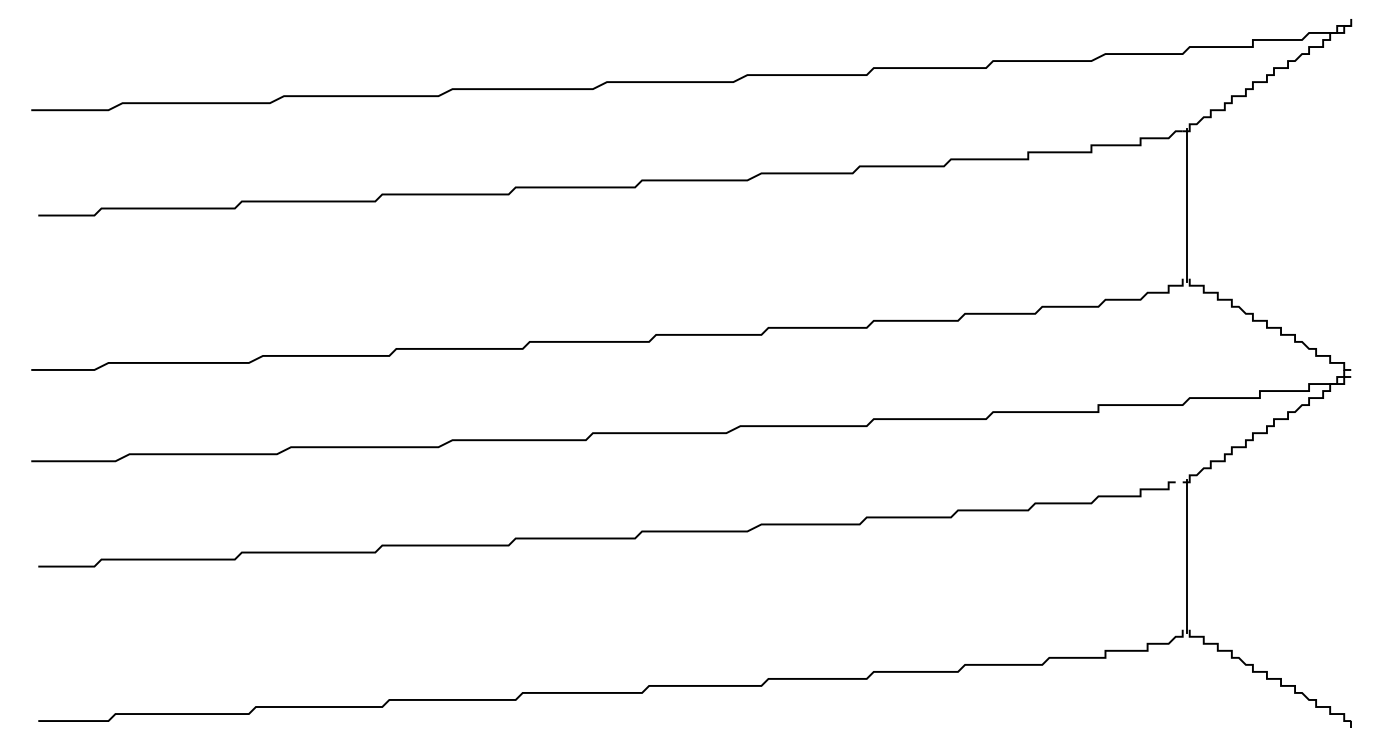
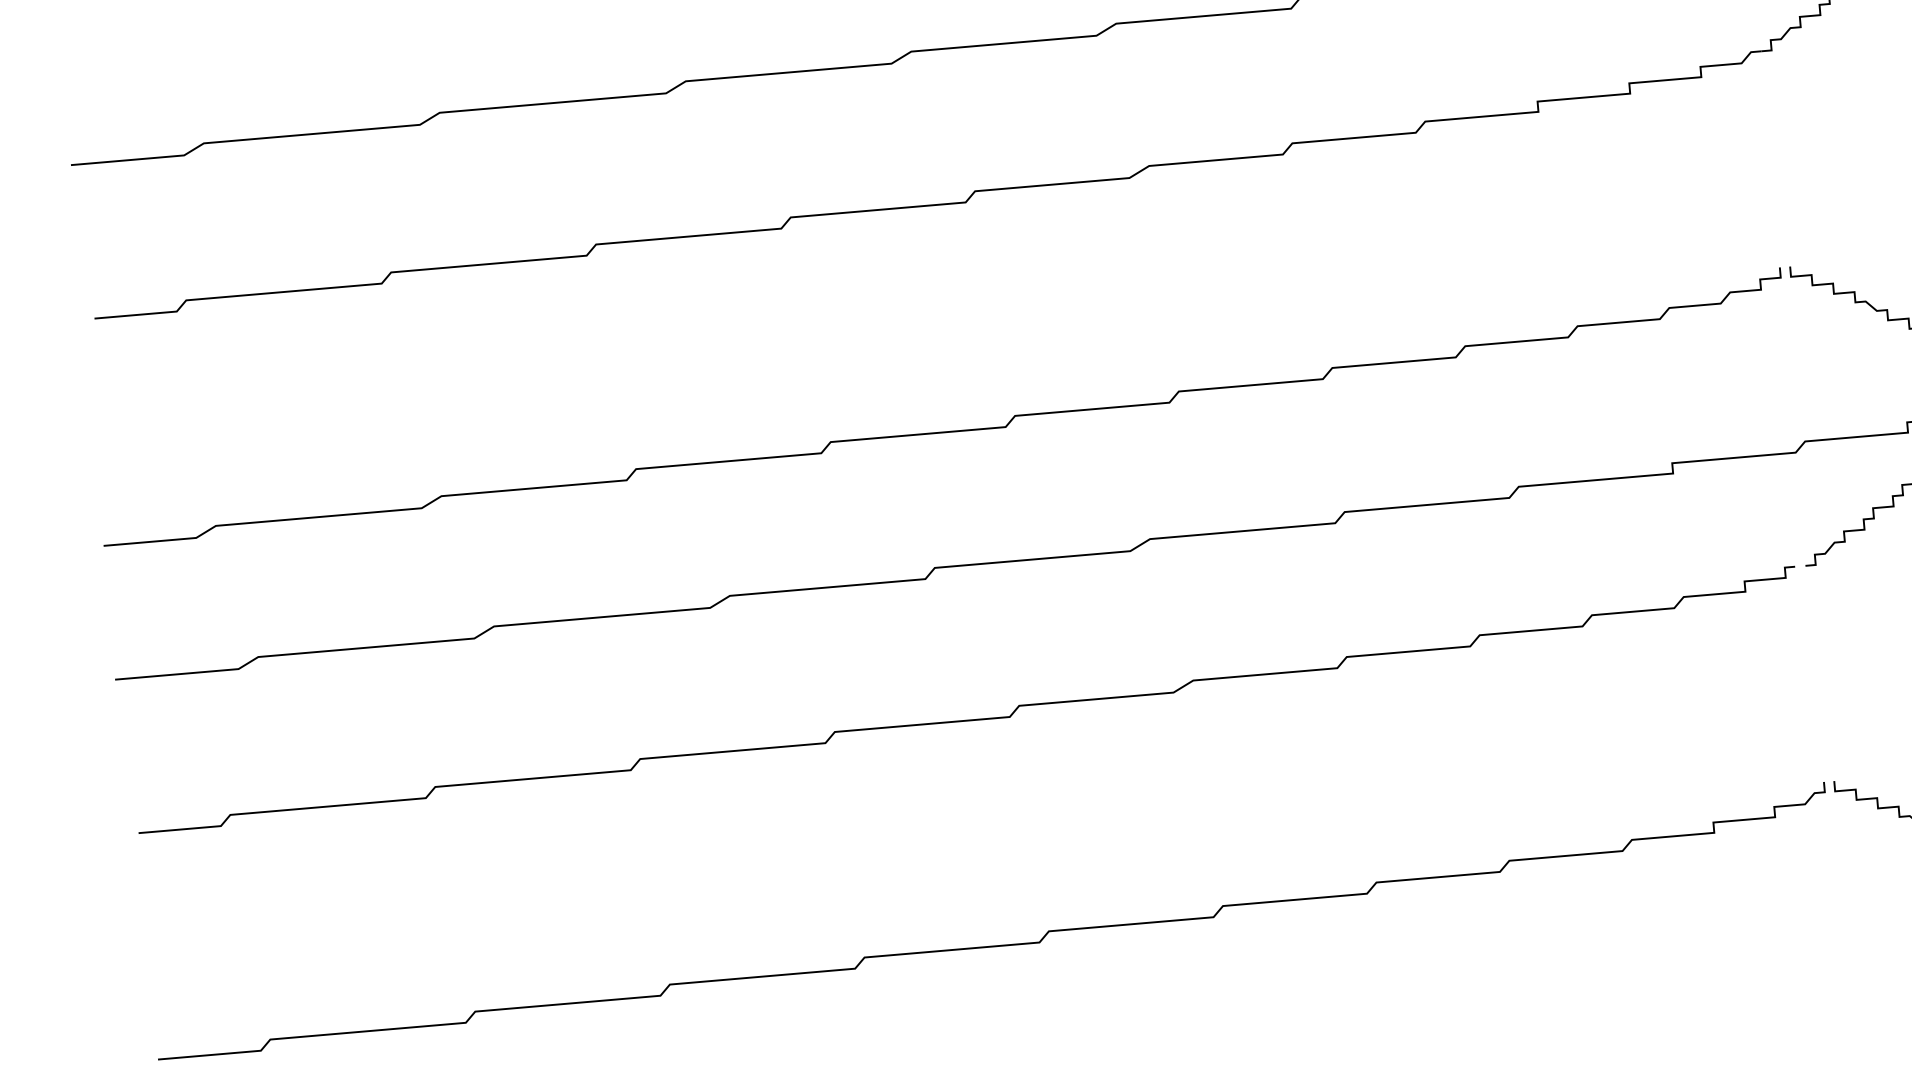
line: (1186, 204) -> (1776, 158), removed
line: (1186, 555) -> (1820, 672), removed

